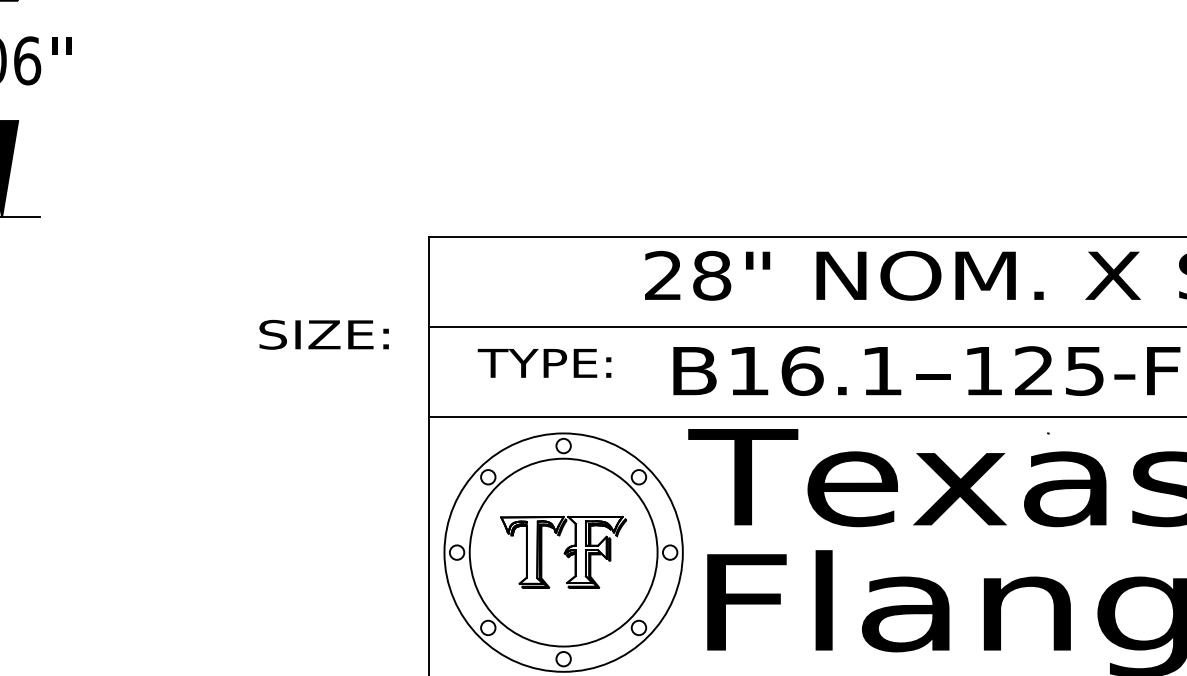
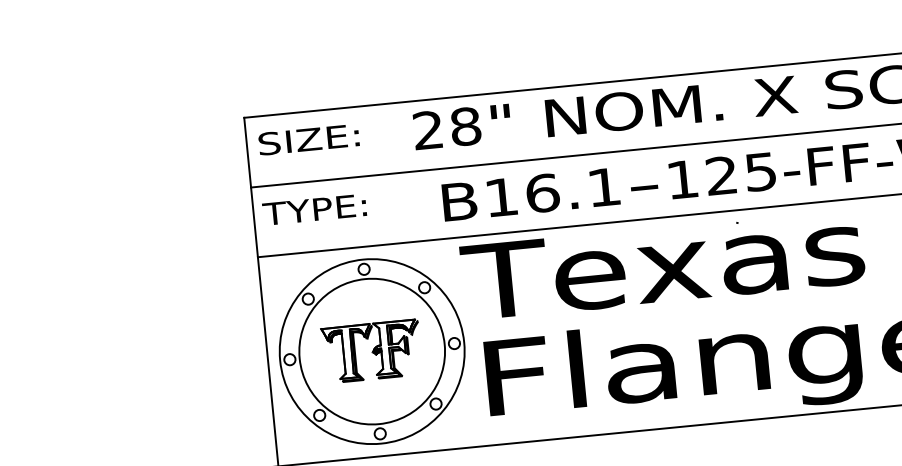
text: (323, 334) -> (308, 139), moved
text: (544, 363) -> (314, 209), moved

